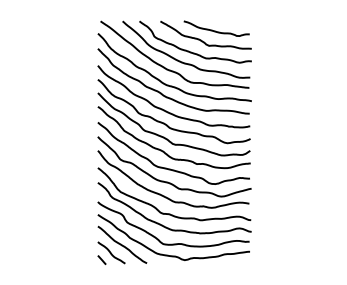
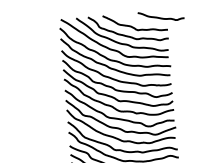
curve: (215, 30) -> (160, 17), moved

